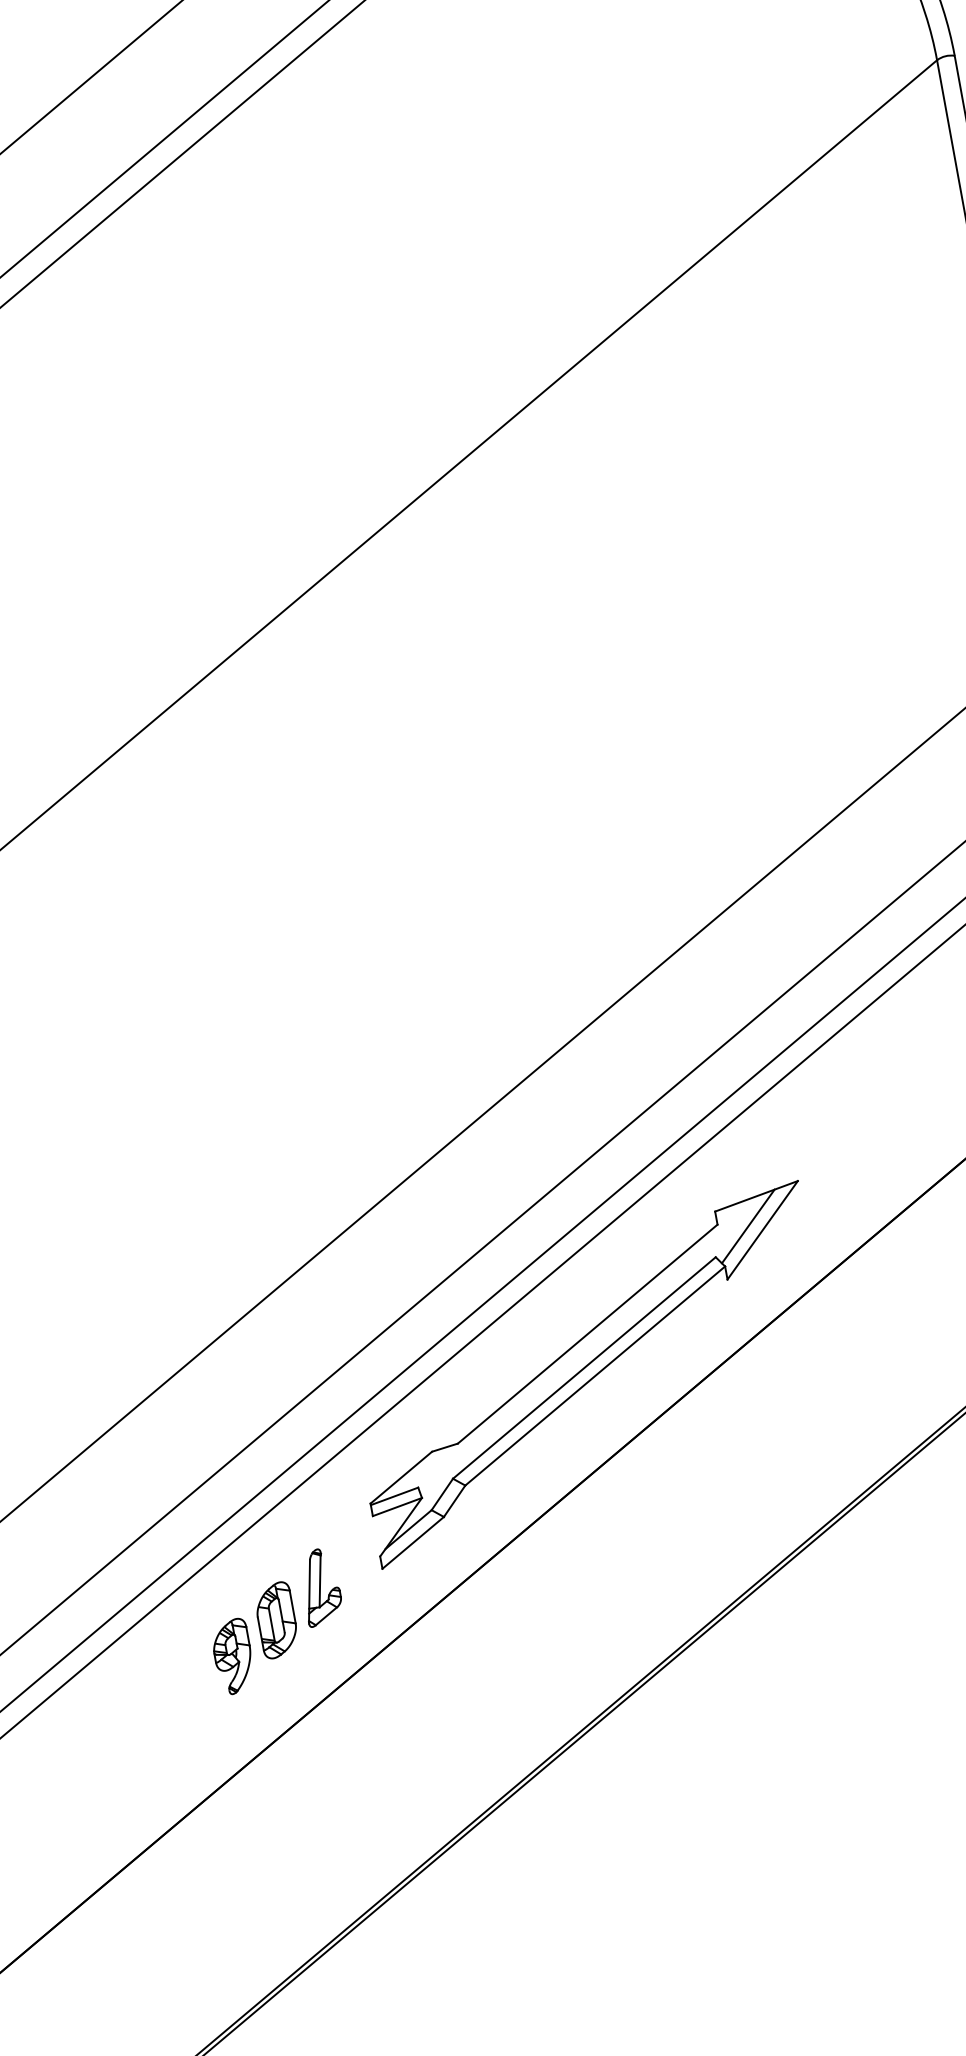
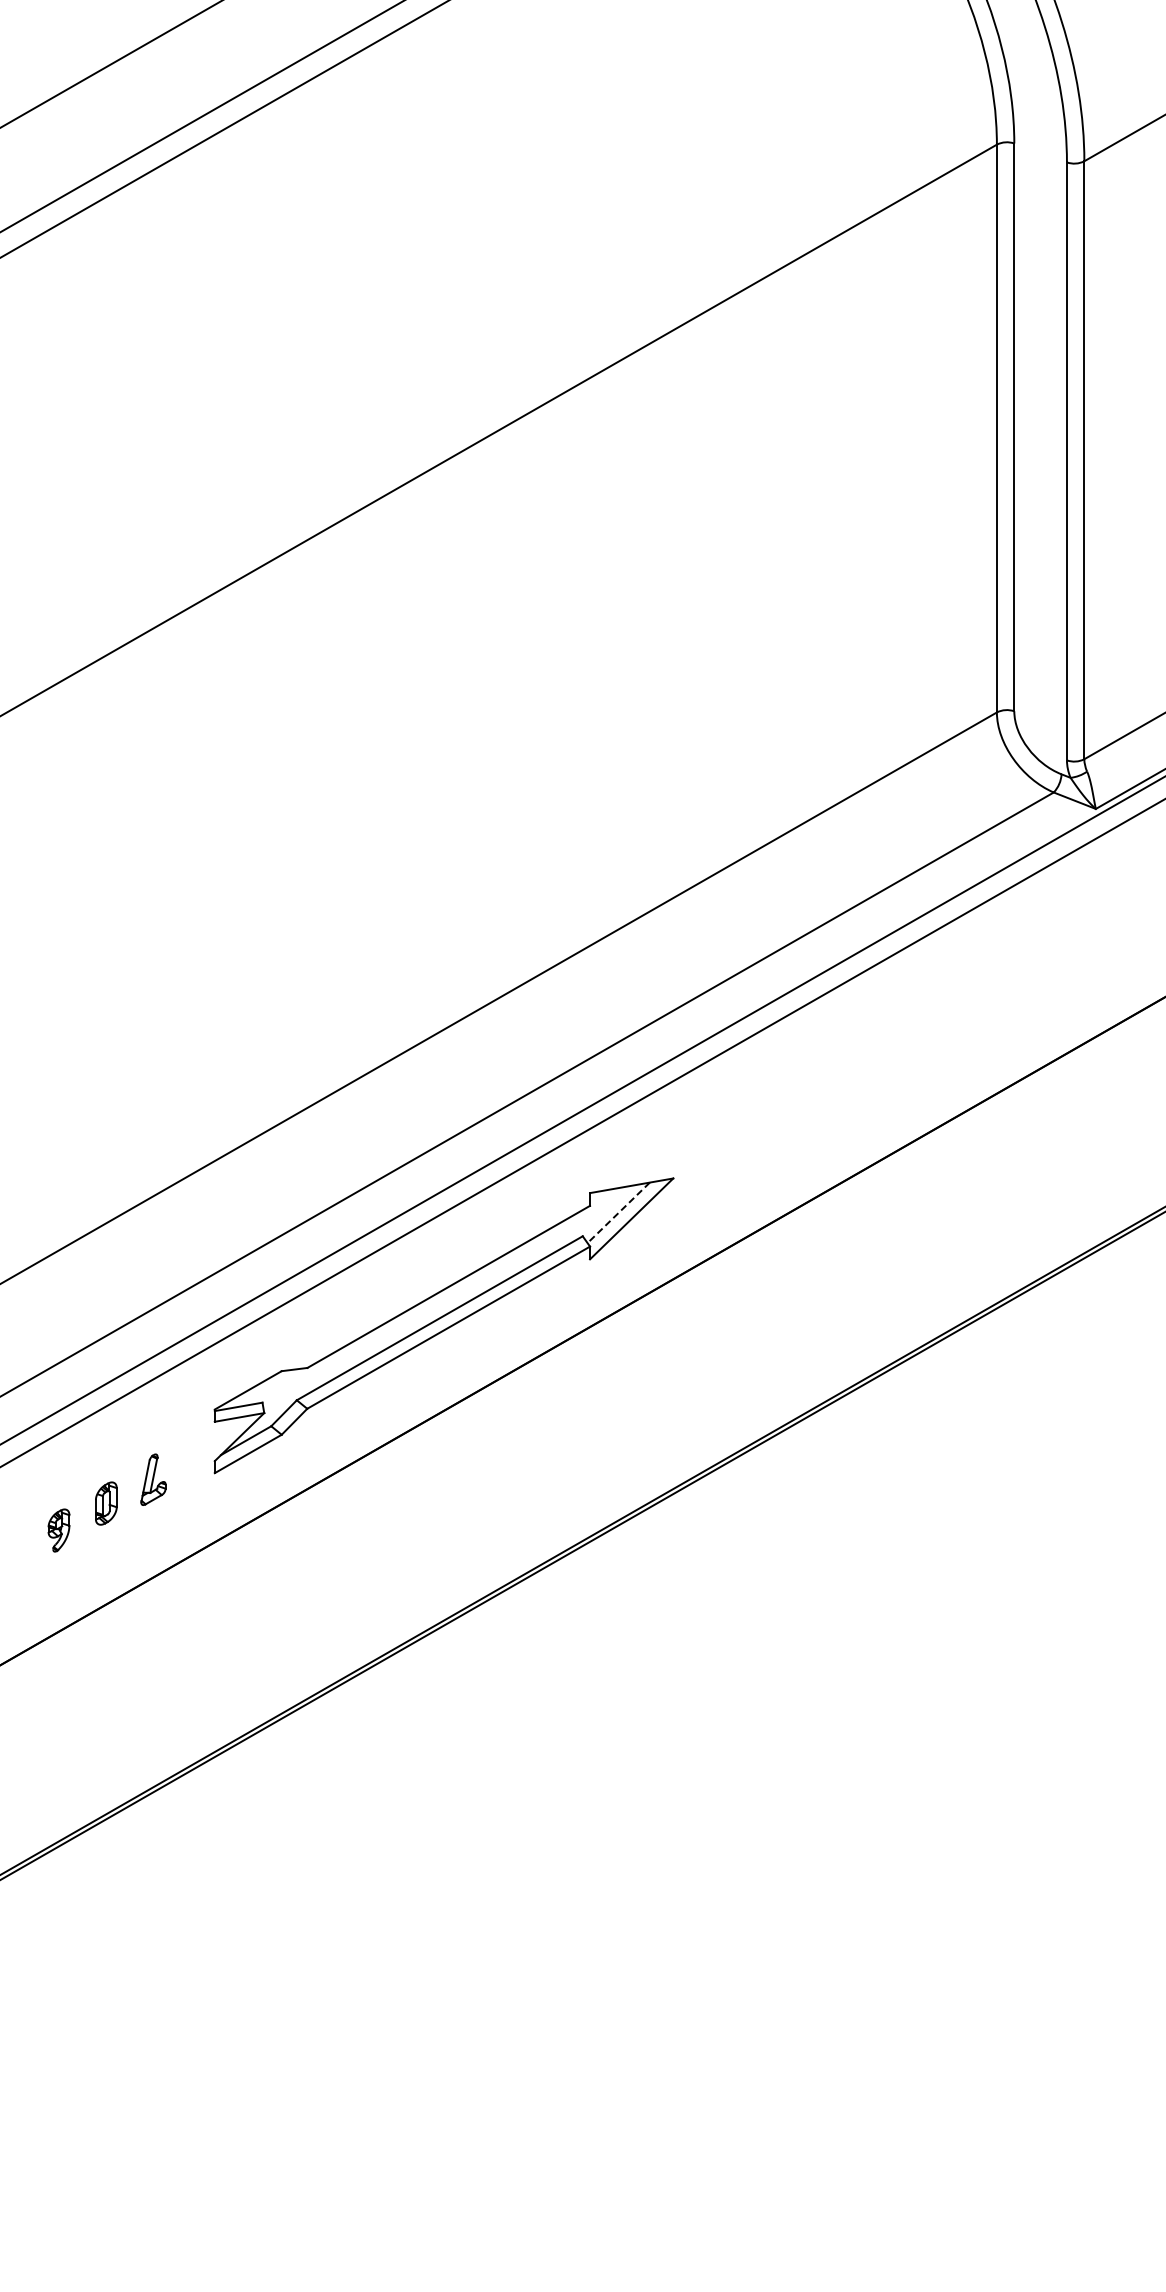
line: (748, 1227) -> (618, 1213), solid -> dashed
part: (320, 1586) -> (153, 1479), size x0.7
part: (277, 1620) -> (106, 1503), size x0.6
part: (232, 1656) -> (58, 1530), size x0.6

